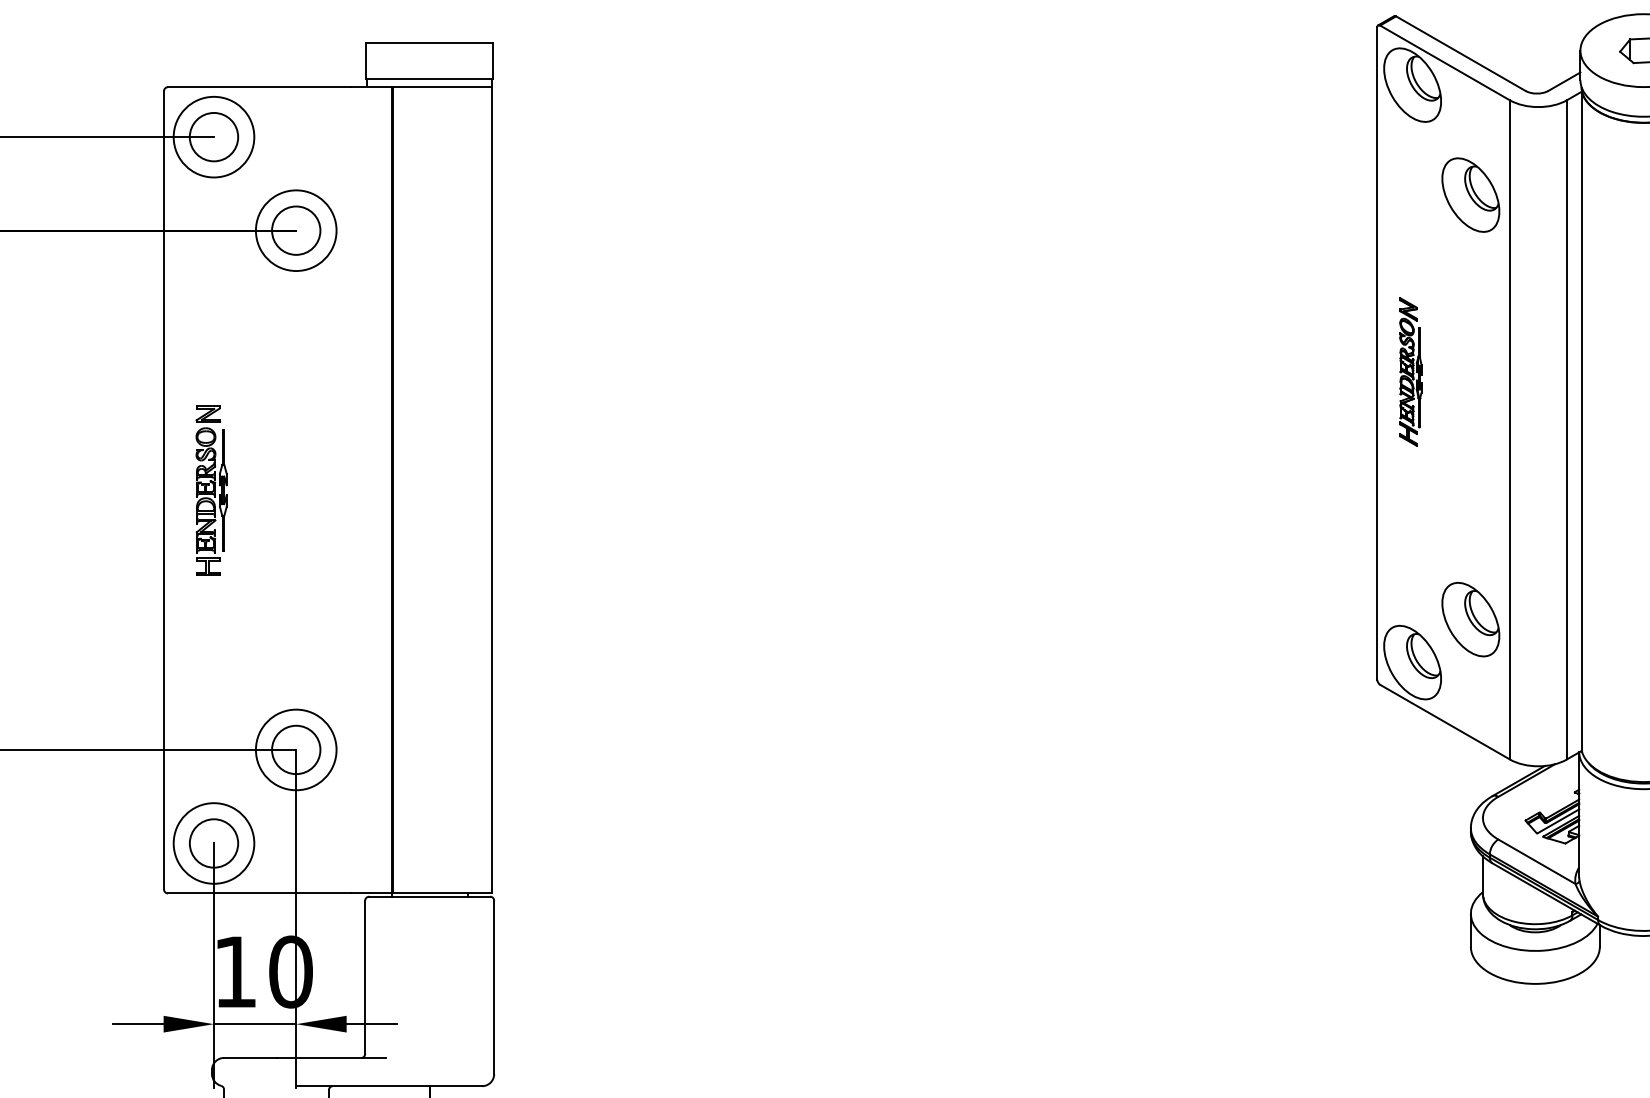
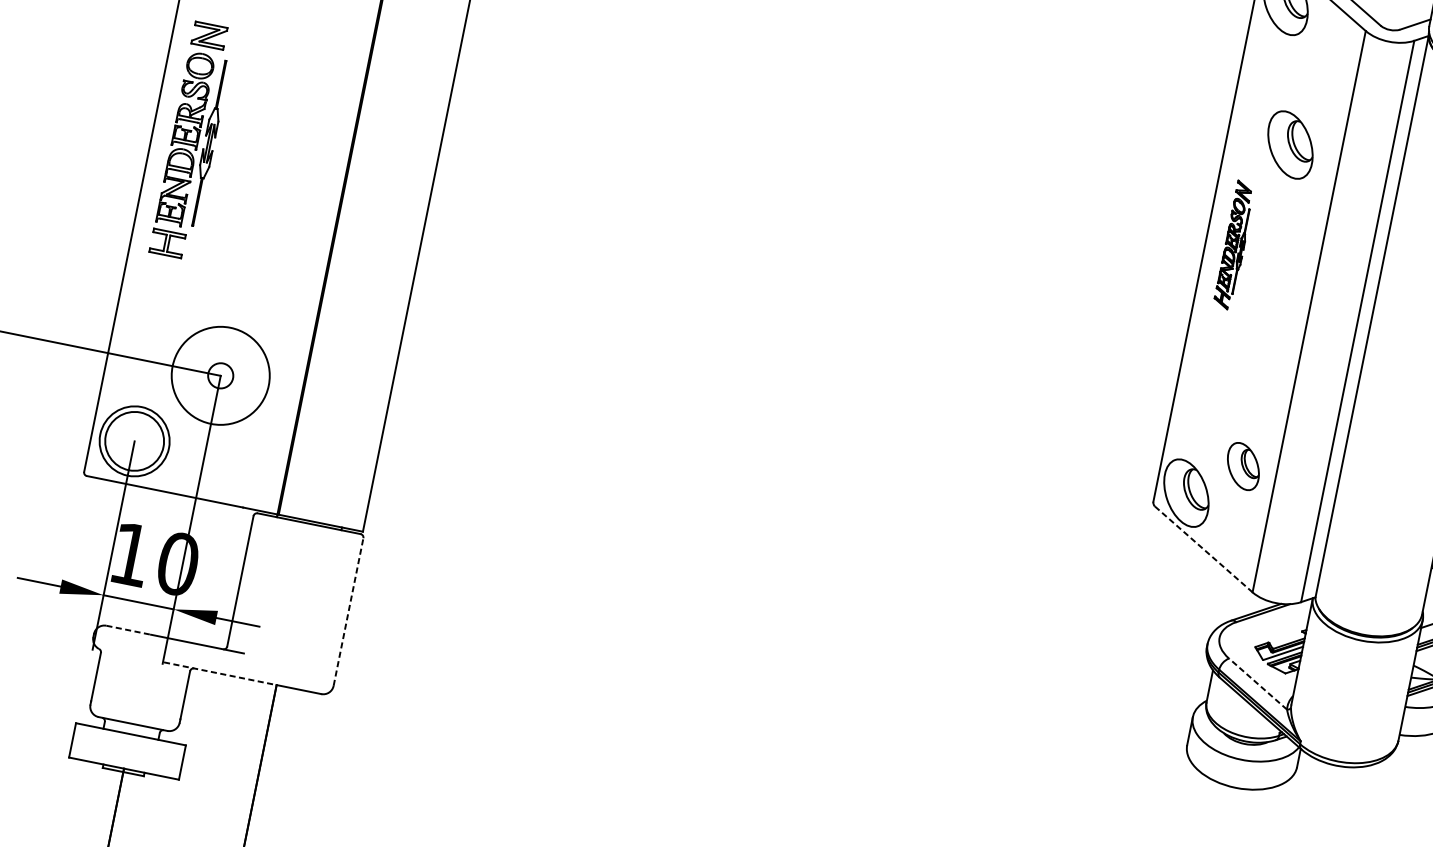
part: (1470, 194) -> (1290, 144), moved
part: (211, 490) -> (193, 140), size x1.6
part: (1470, 619) -> (1243, 466), size x0.7
line: (1445, 722) -> (1204, 549), solid -> dashed
circle: (295, 749) -> (220, 375), size x1.4
circle: (296, 749) -> (221, 375), size x0.6
circle: (213, 843) -> (134, 441), size x1.4
line: (1536, 861) -> (1257, 683), solid -> dashed
line: (494, 987) -> (348, 612), solid -> dashed
line: (250, 1057) -> (128, 629), solid -> dashed
line: (364, 1086) -> (221, 674), solid -> dashed

